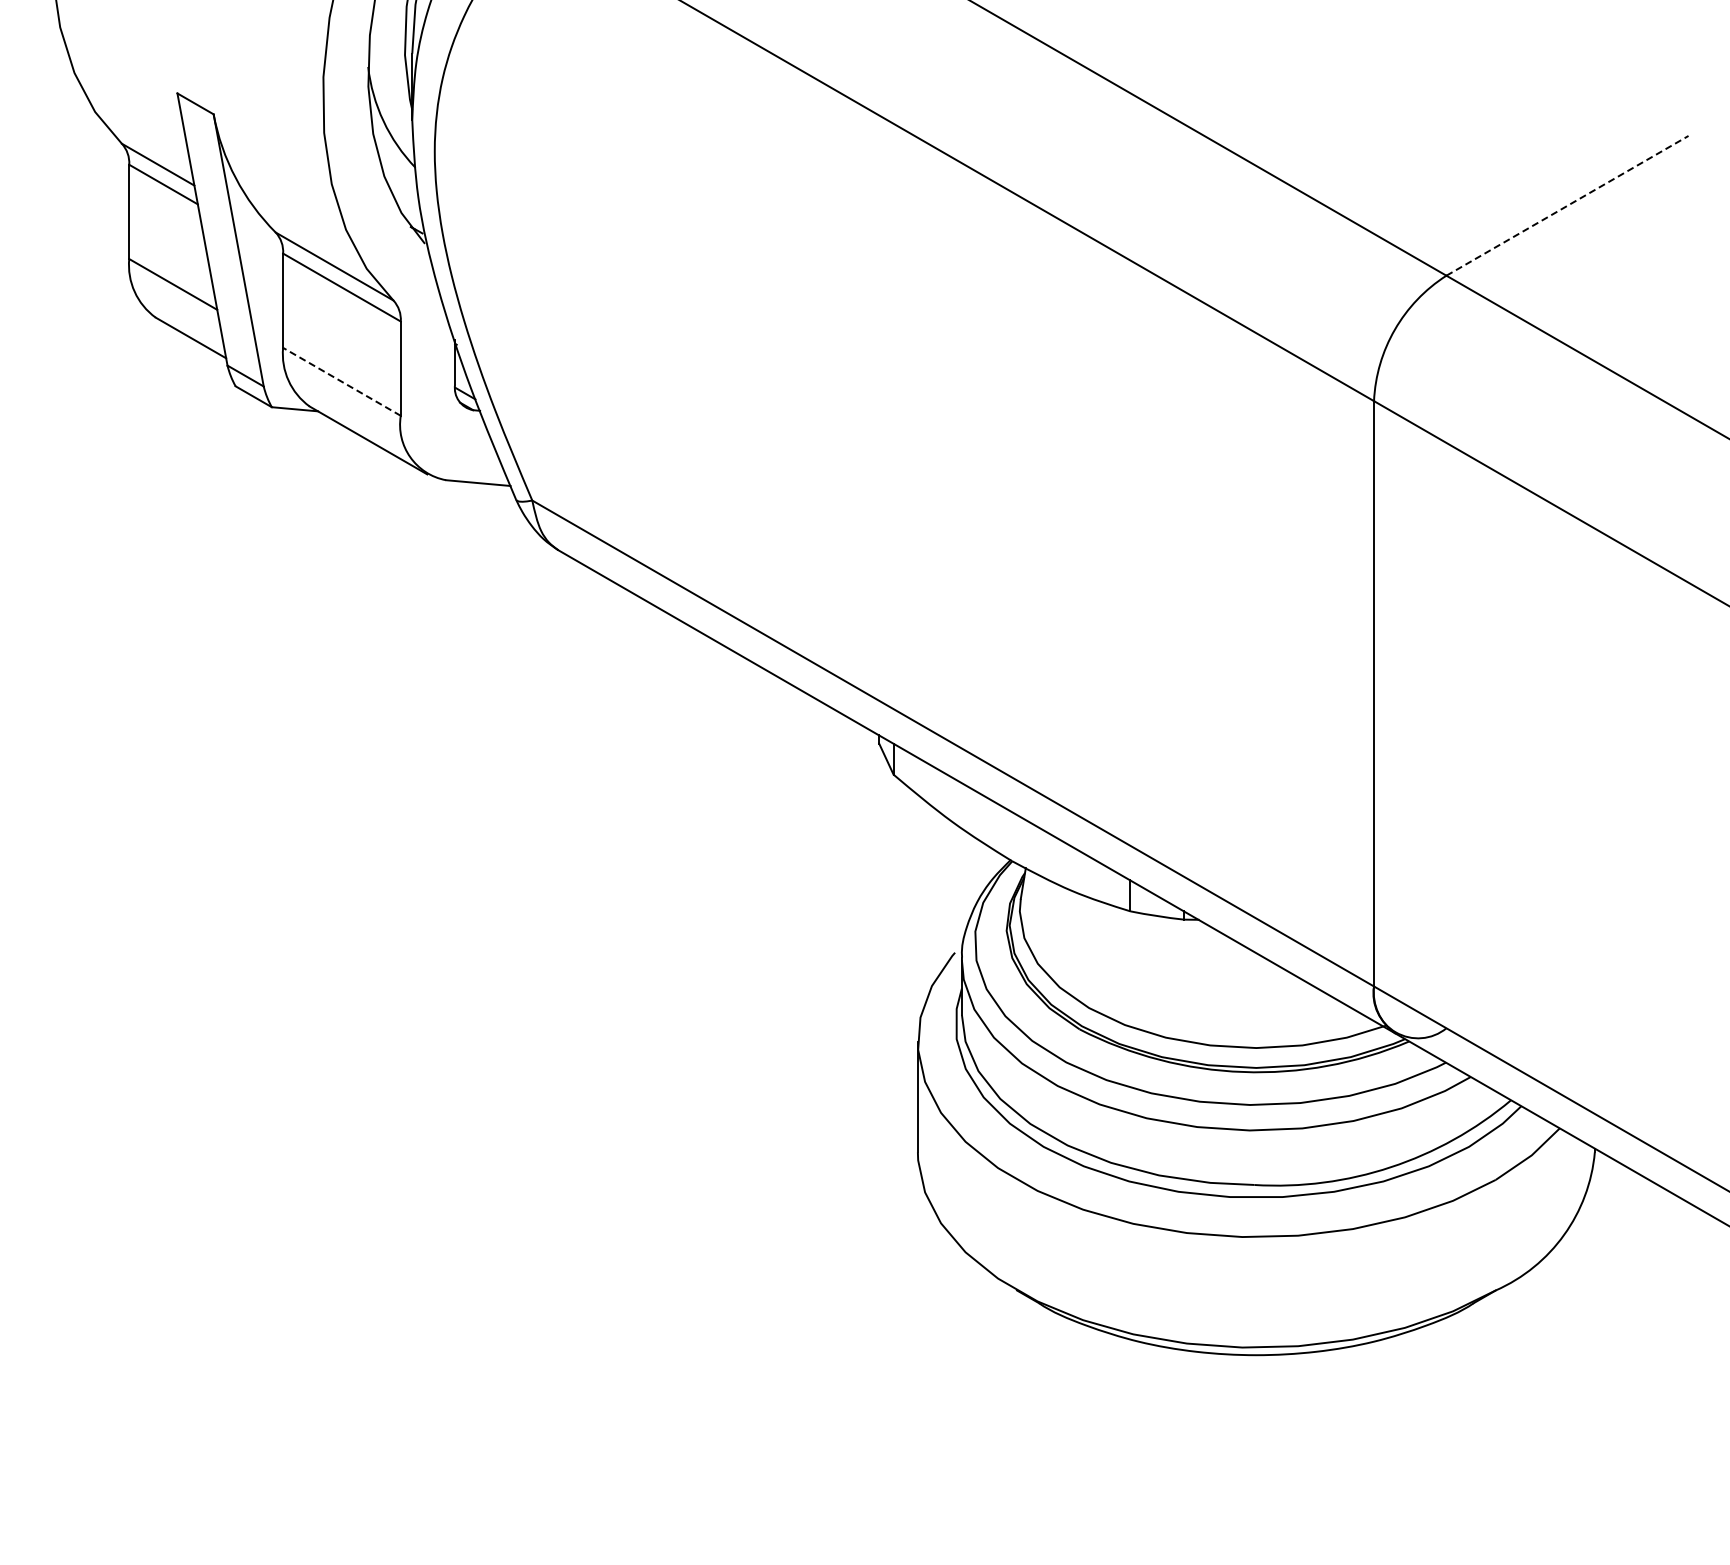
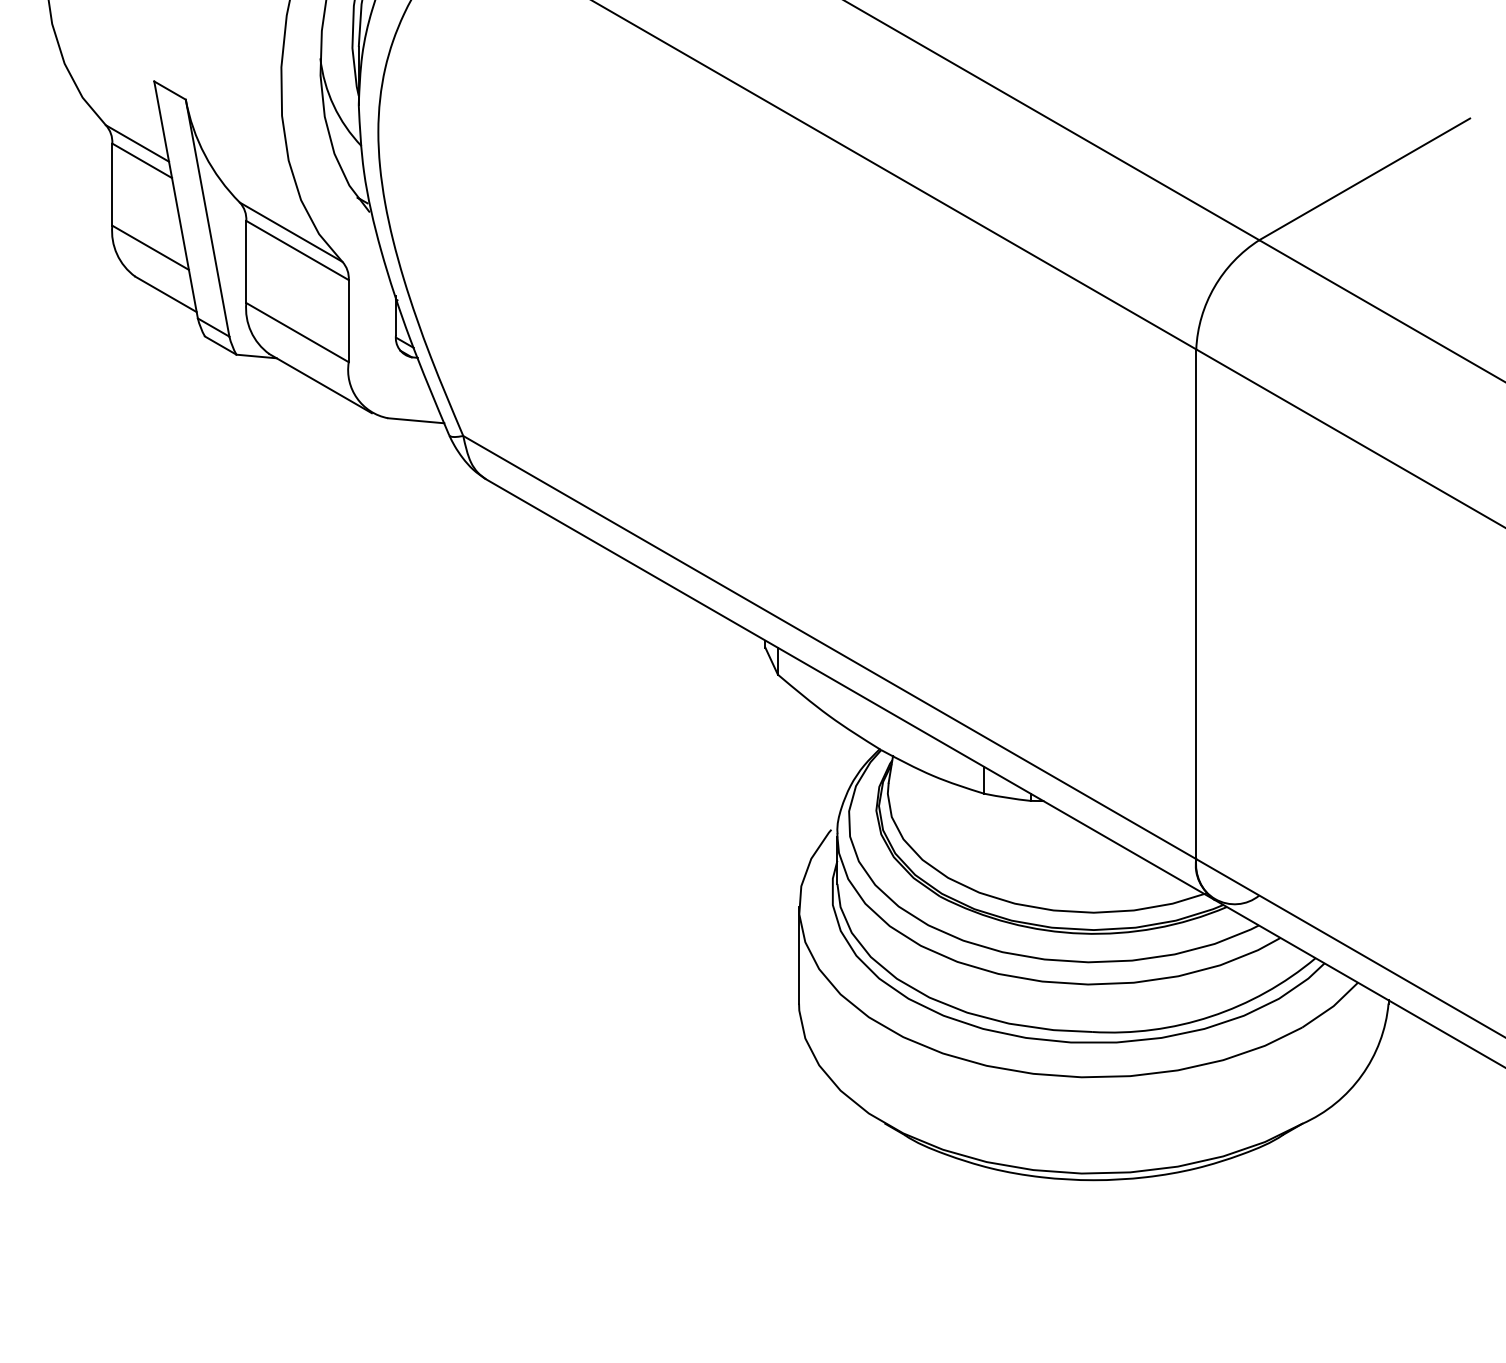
line: (1567, 205) -> (1364, 179), dashed -> solid
line: (341, 381) -> (297, 332), dashed -> solid

